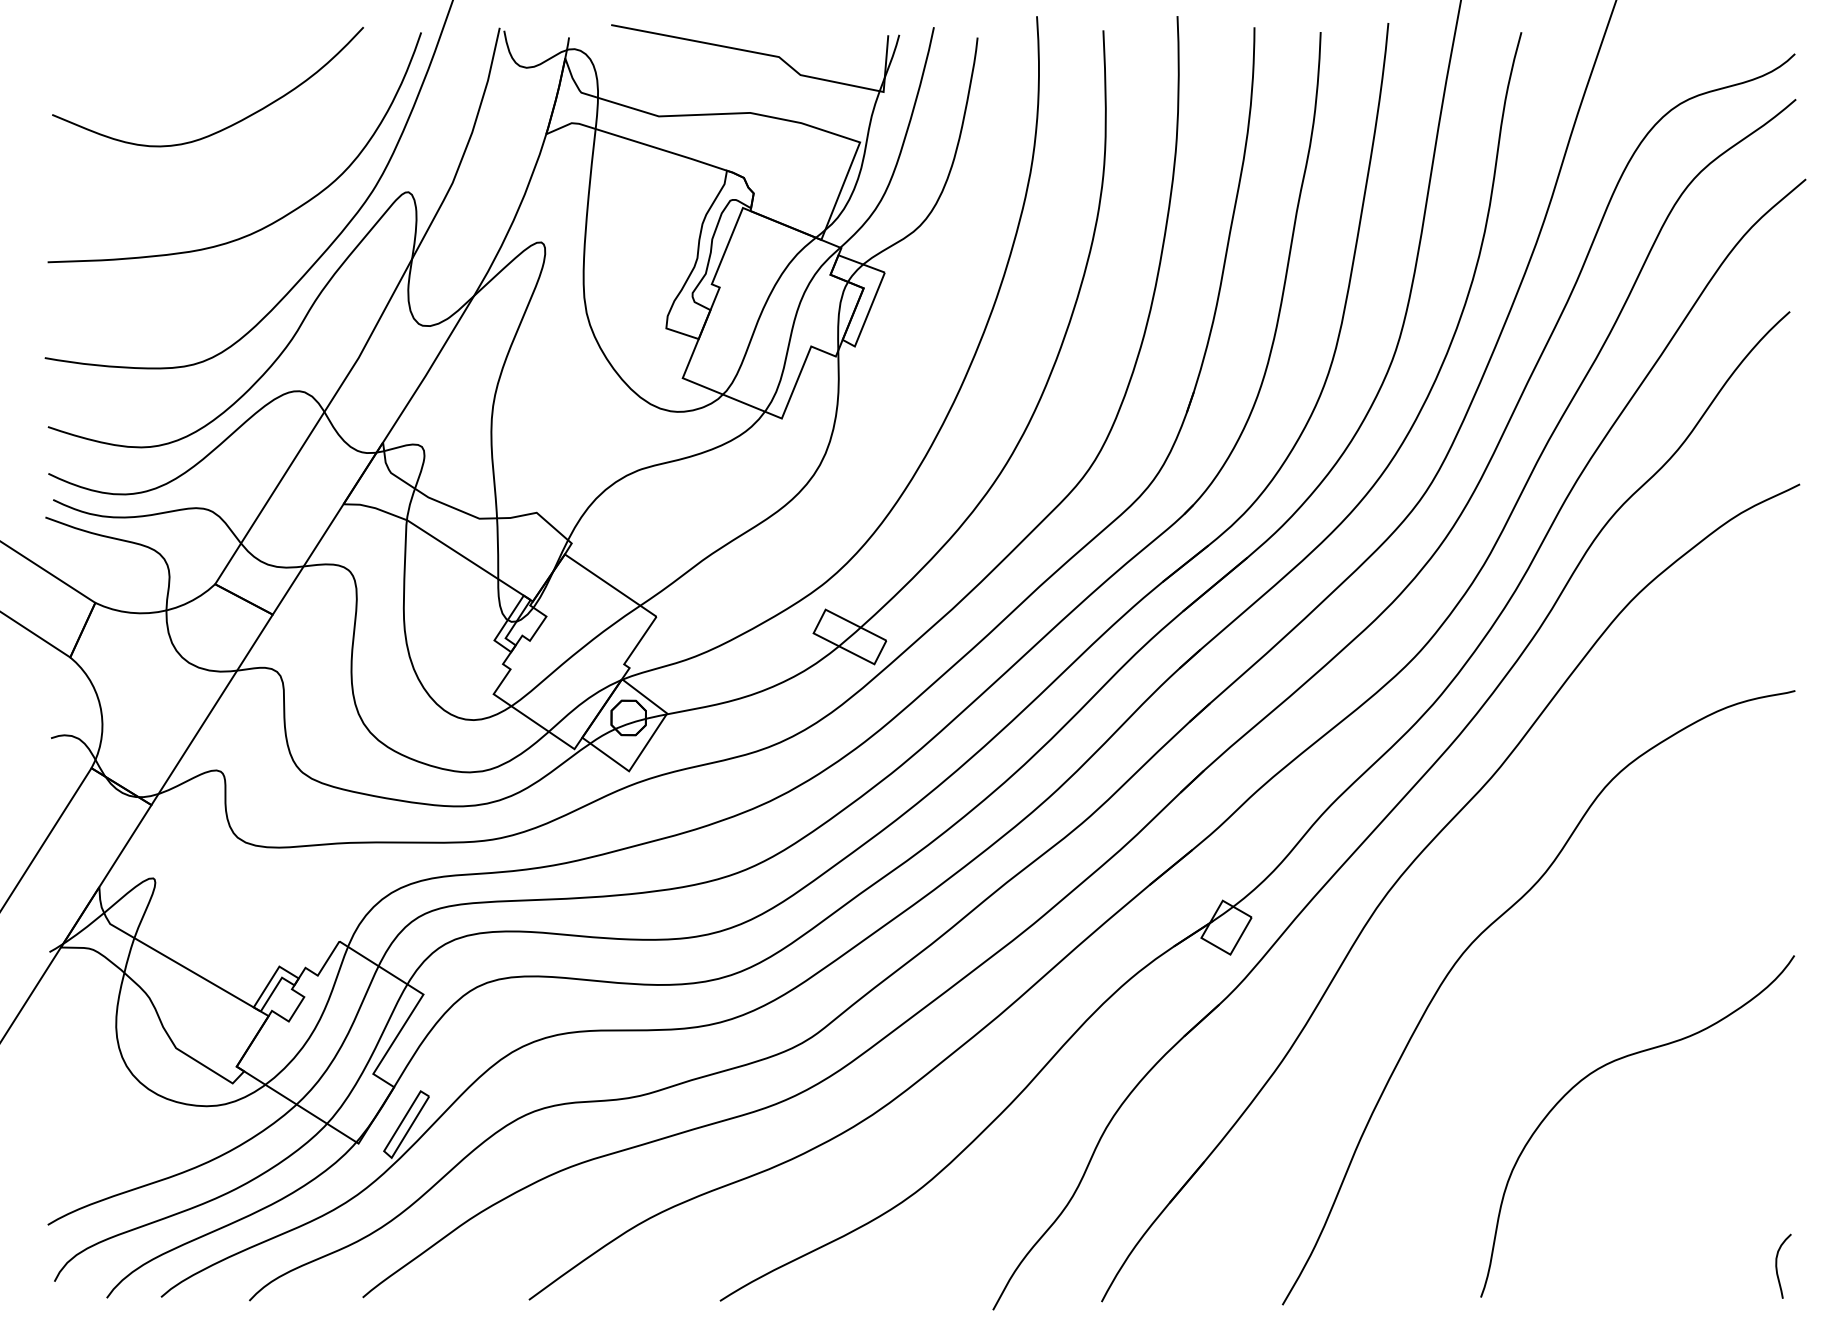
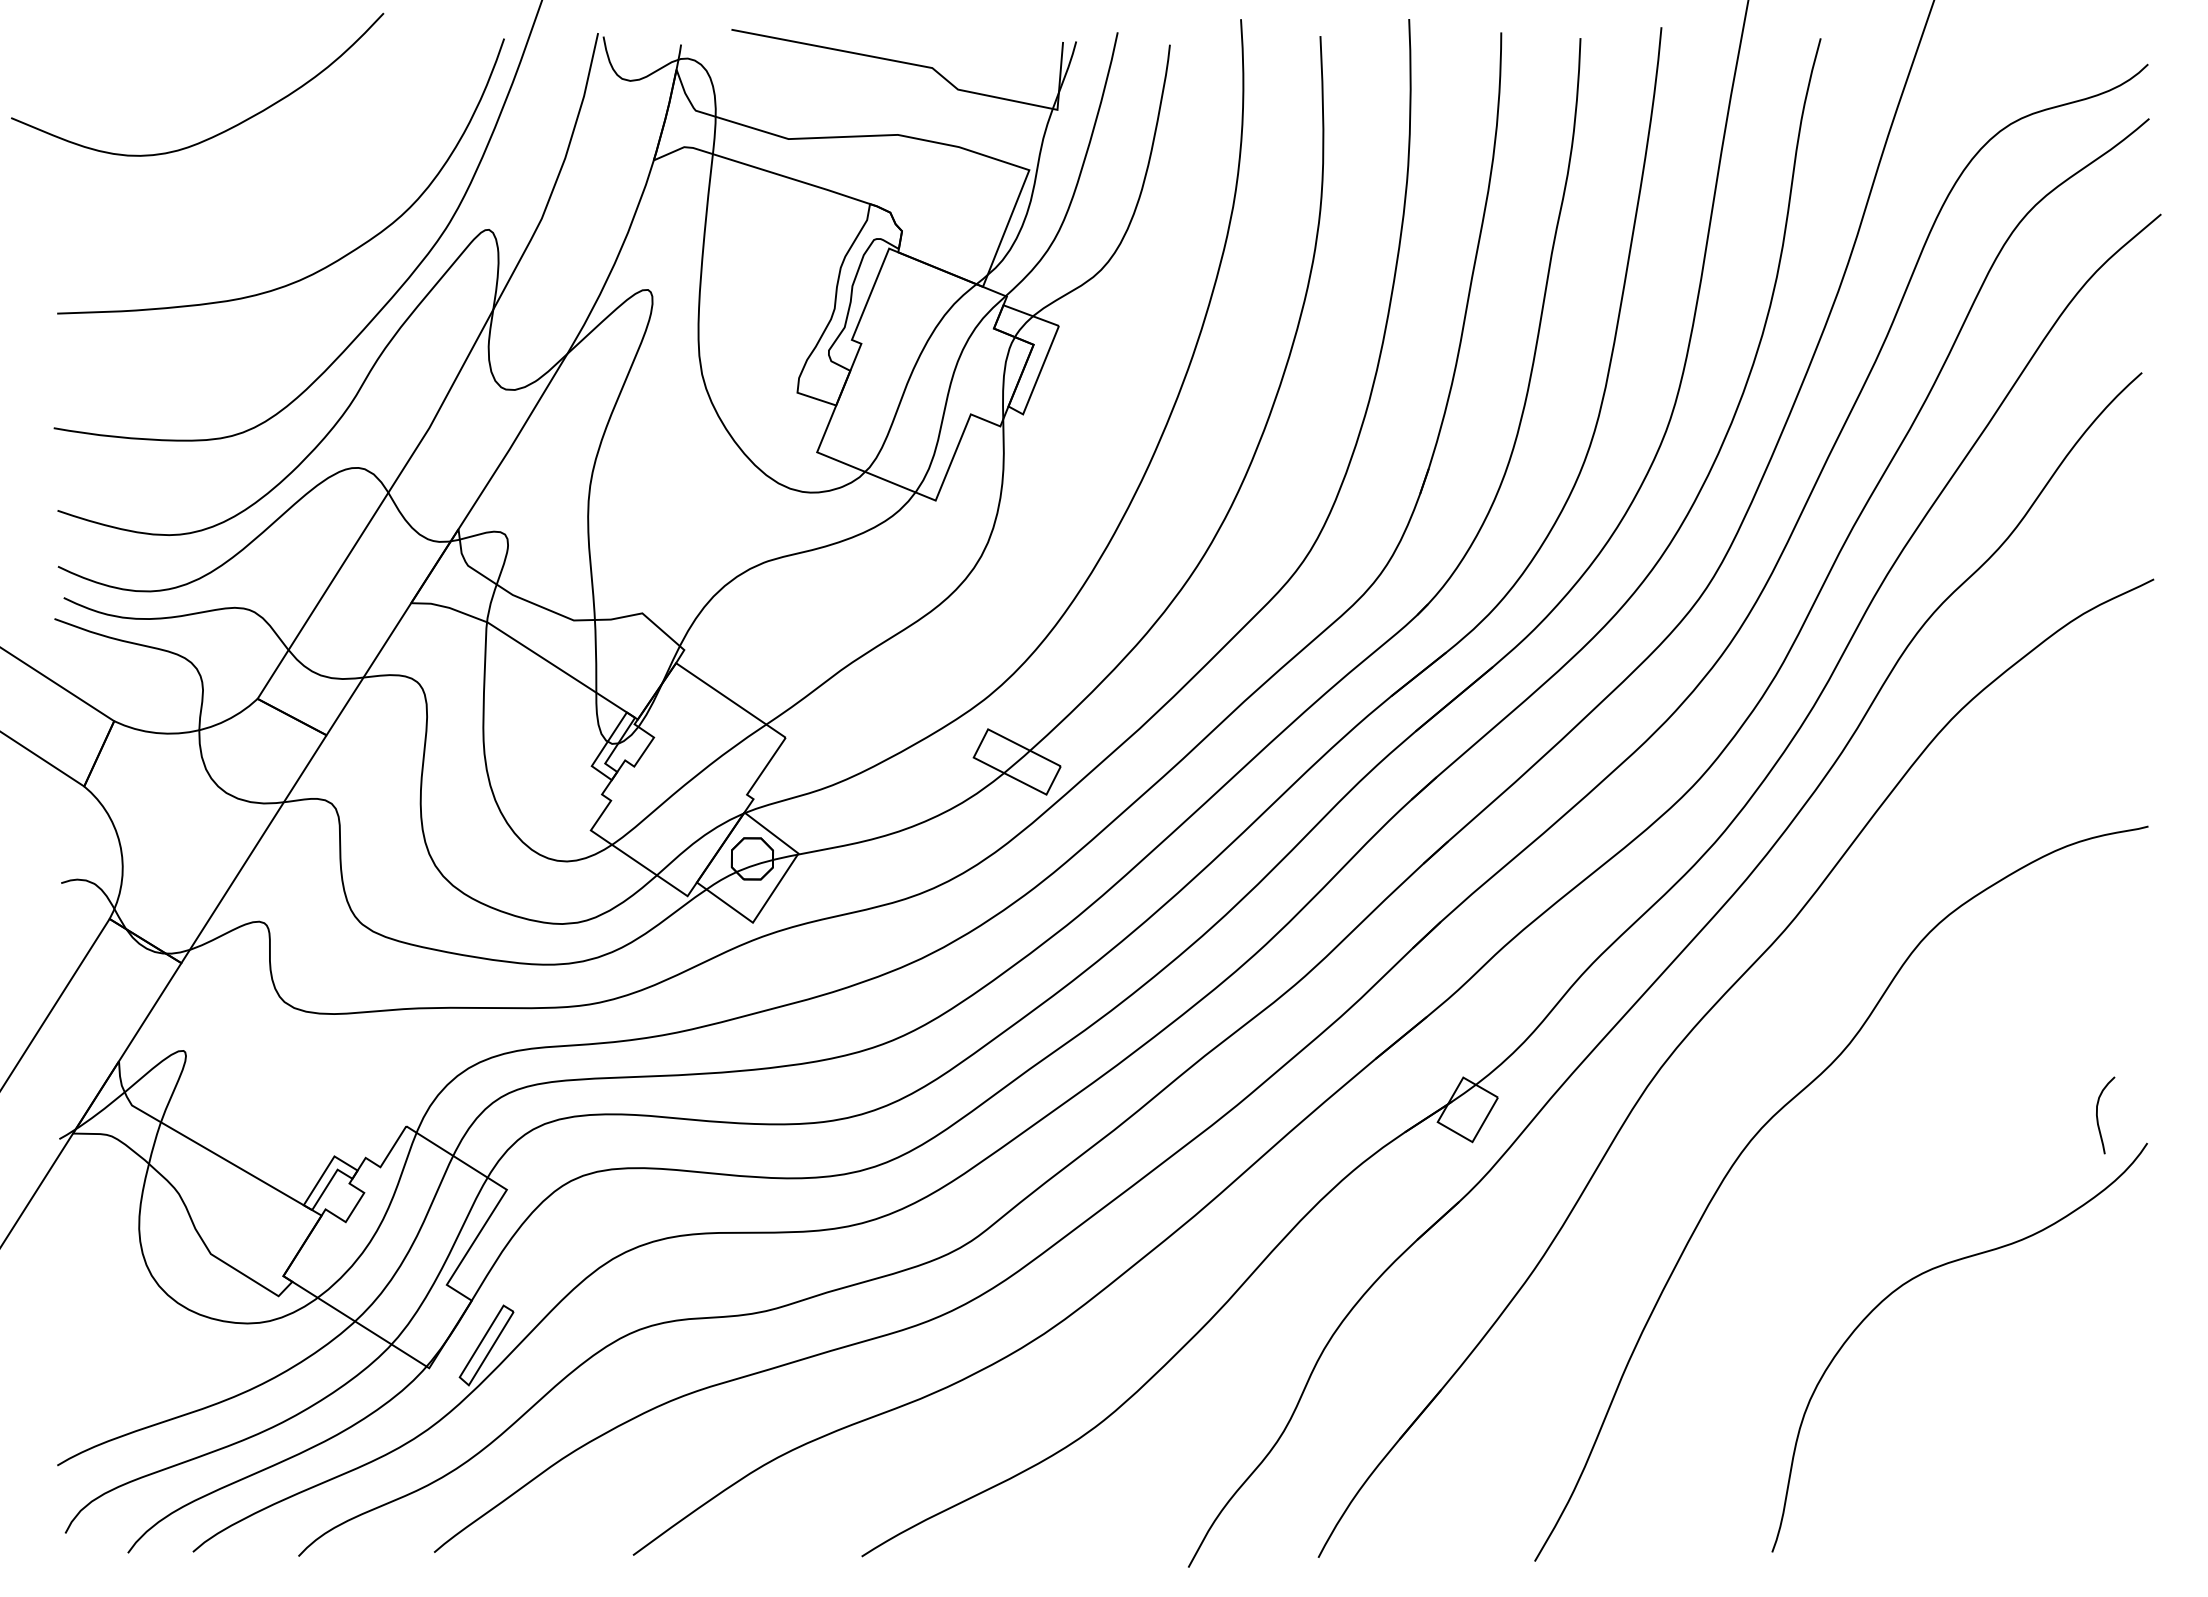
curve: (227, 126) -> (220, 131), moved
curve: (1777, 1265) -> (2098, 1114), moved

